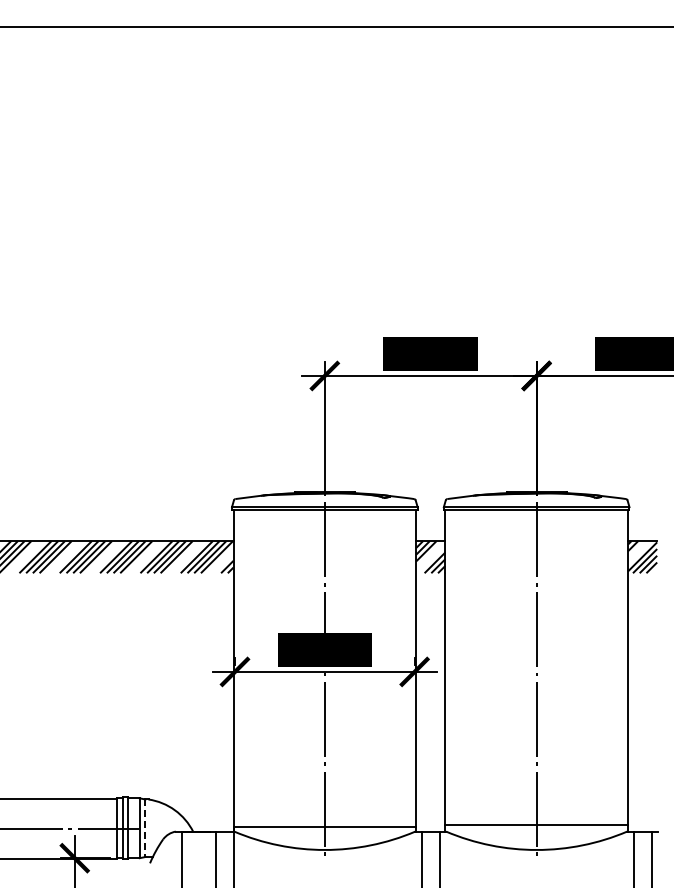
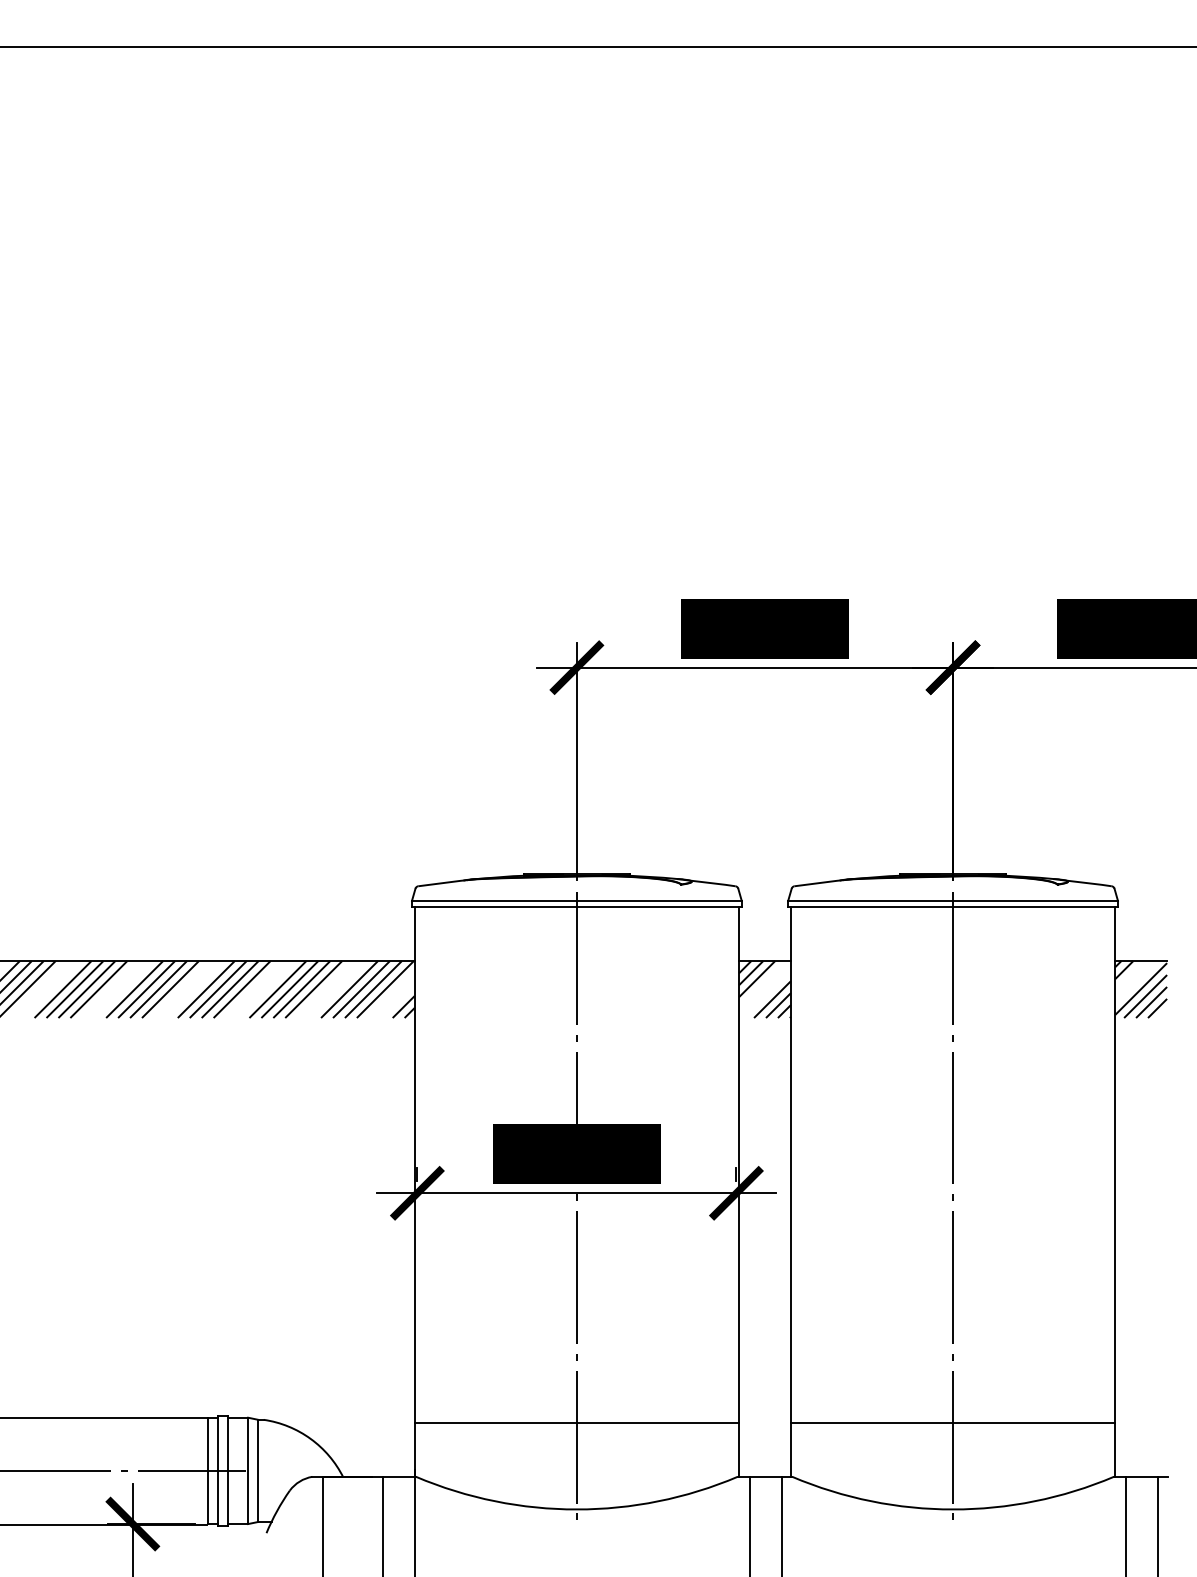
line: (536, 825) -> (952, 1423), moved
line: (324, 827) -> (576, 1423), moved
line: (145, 828) -> (258, 1471), dashed -> solid

